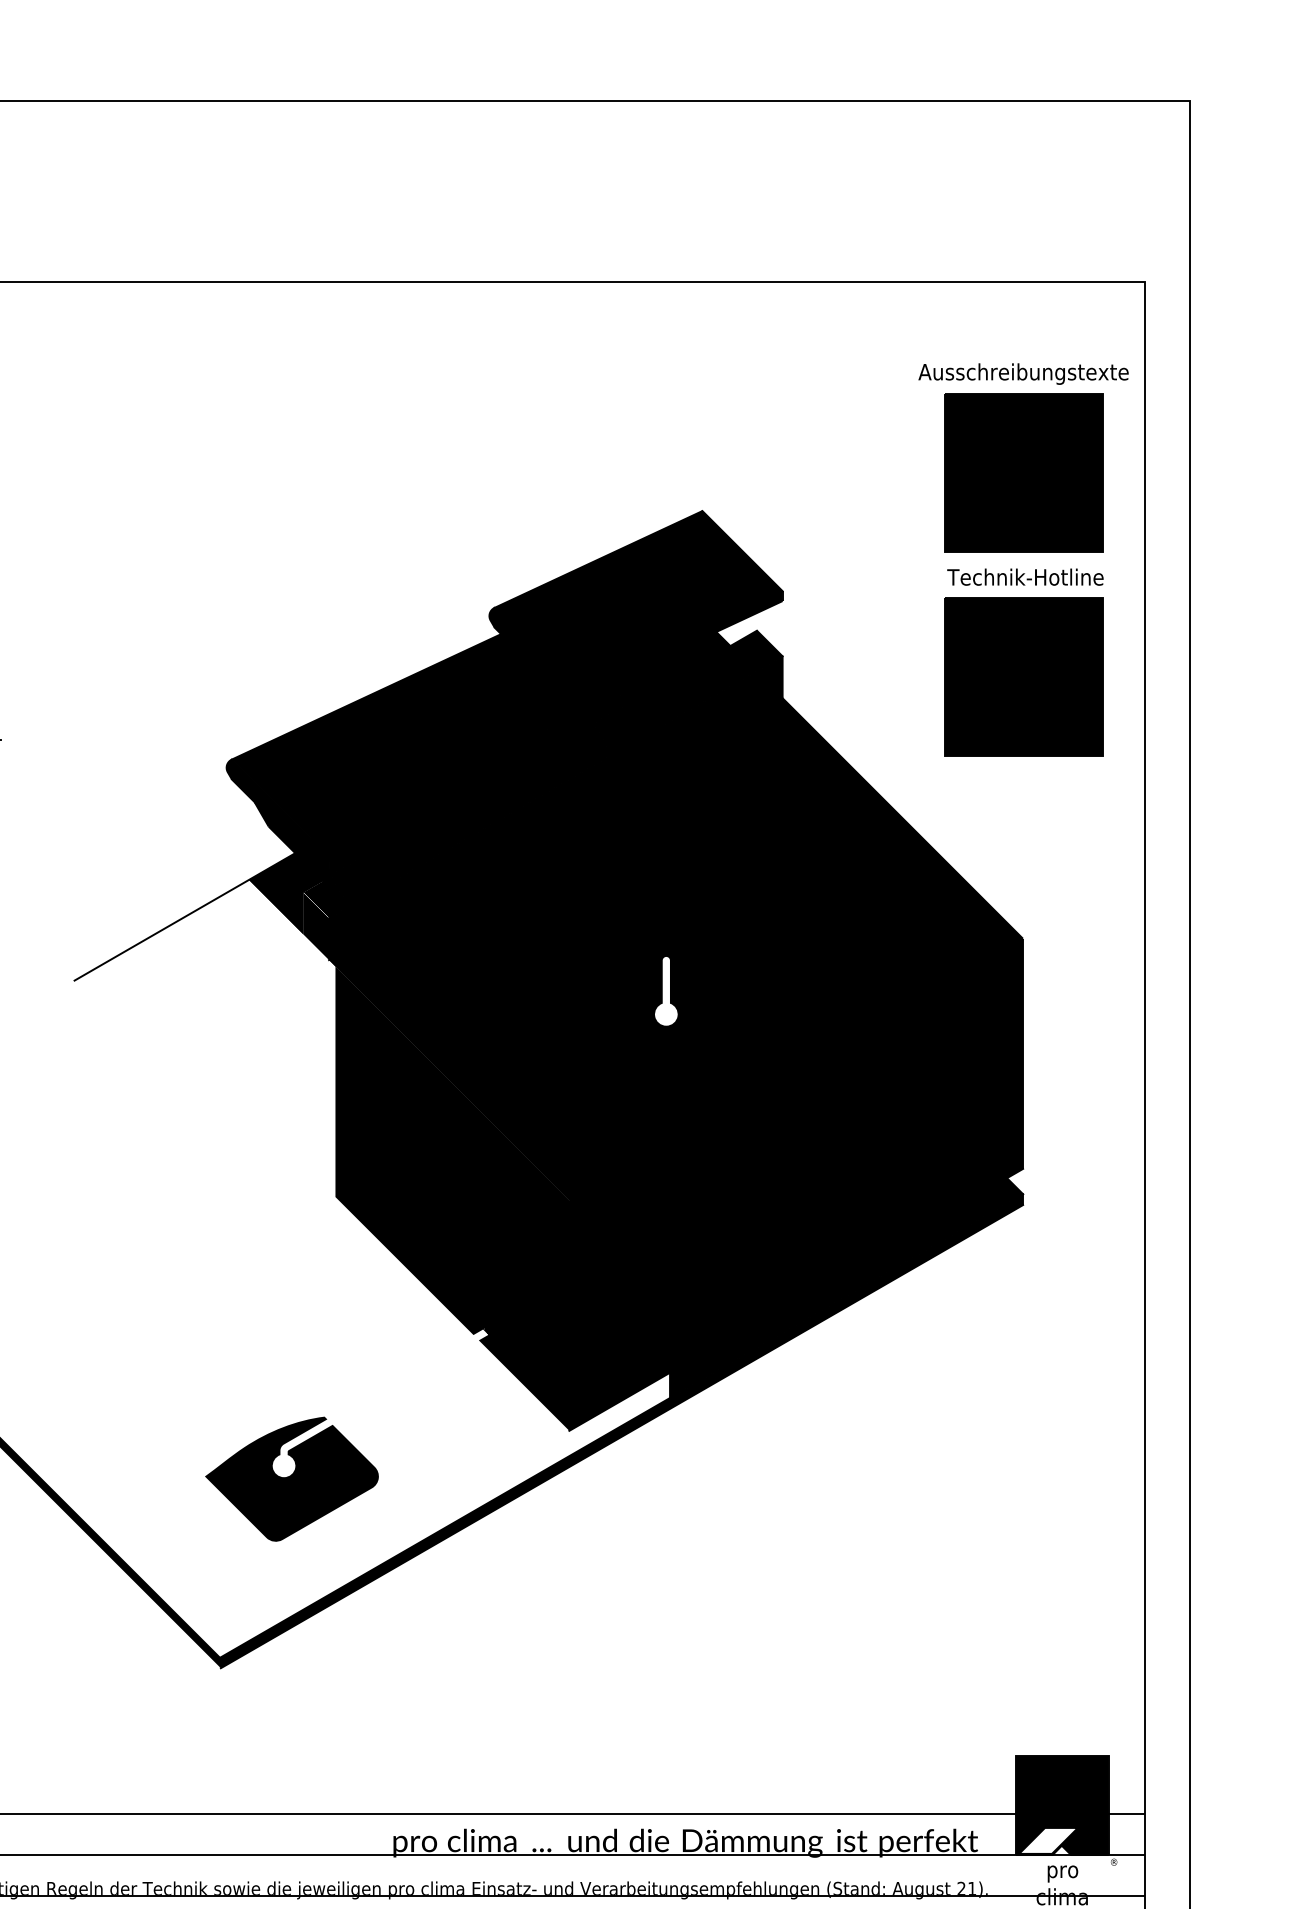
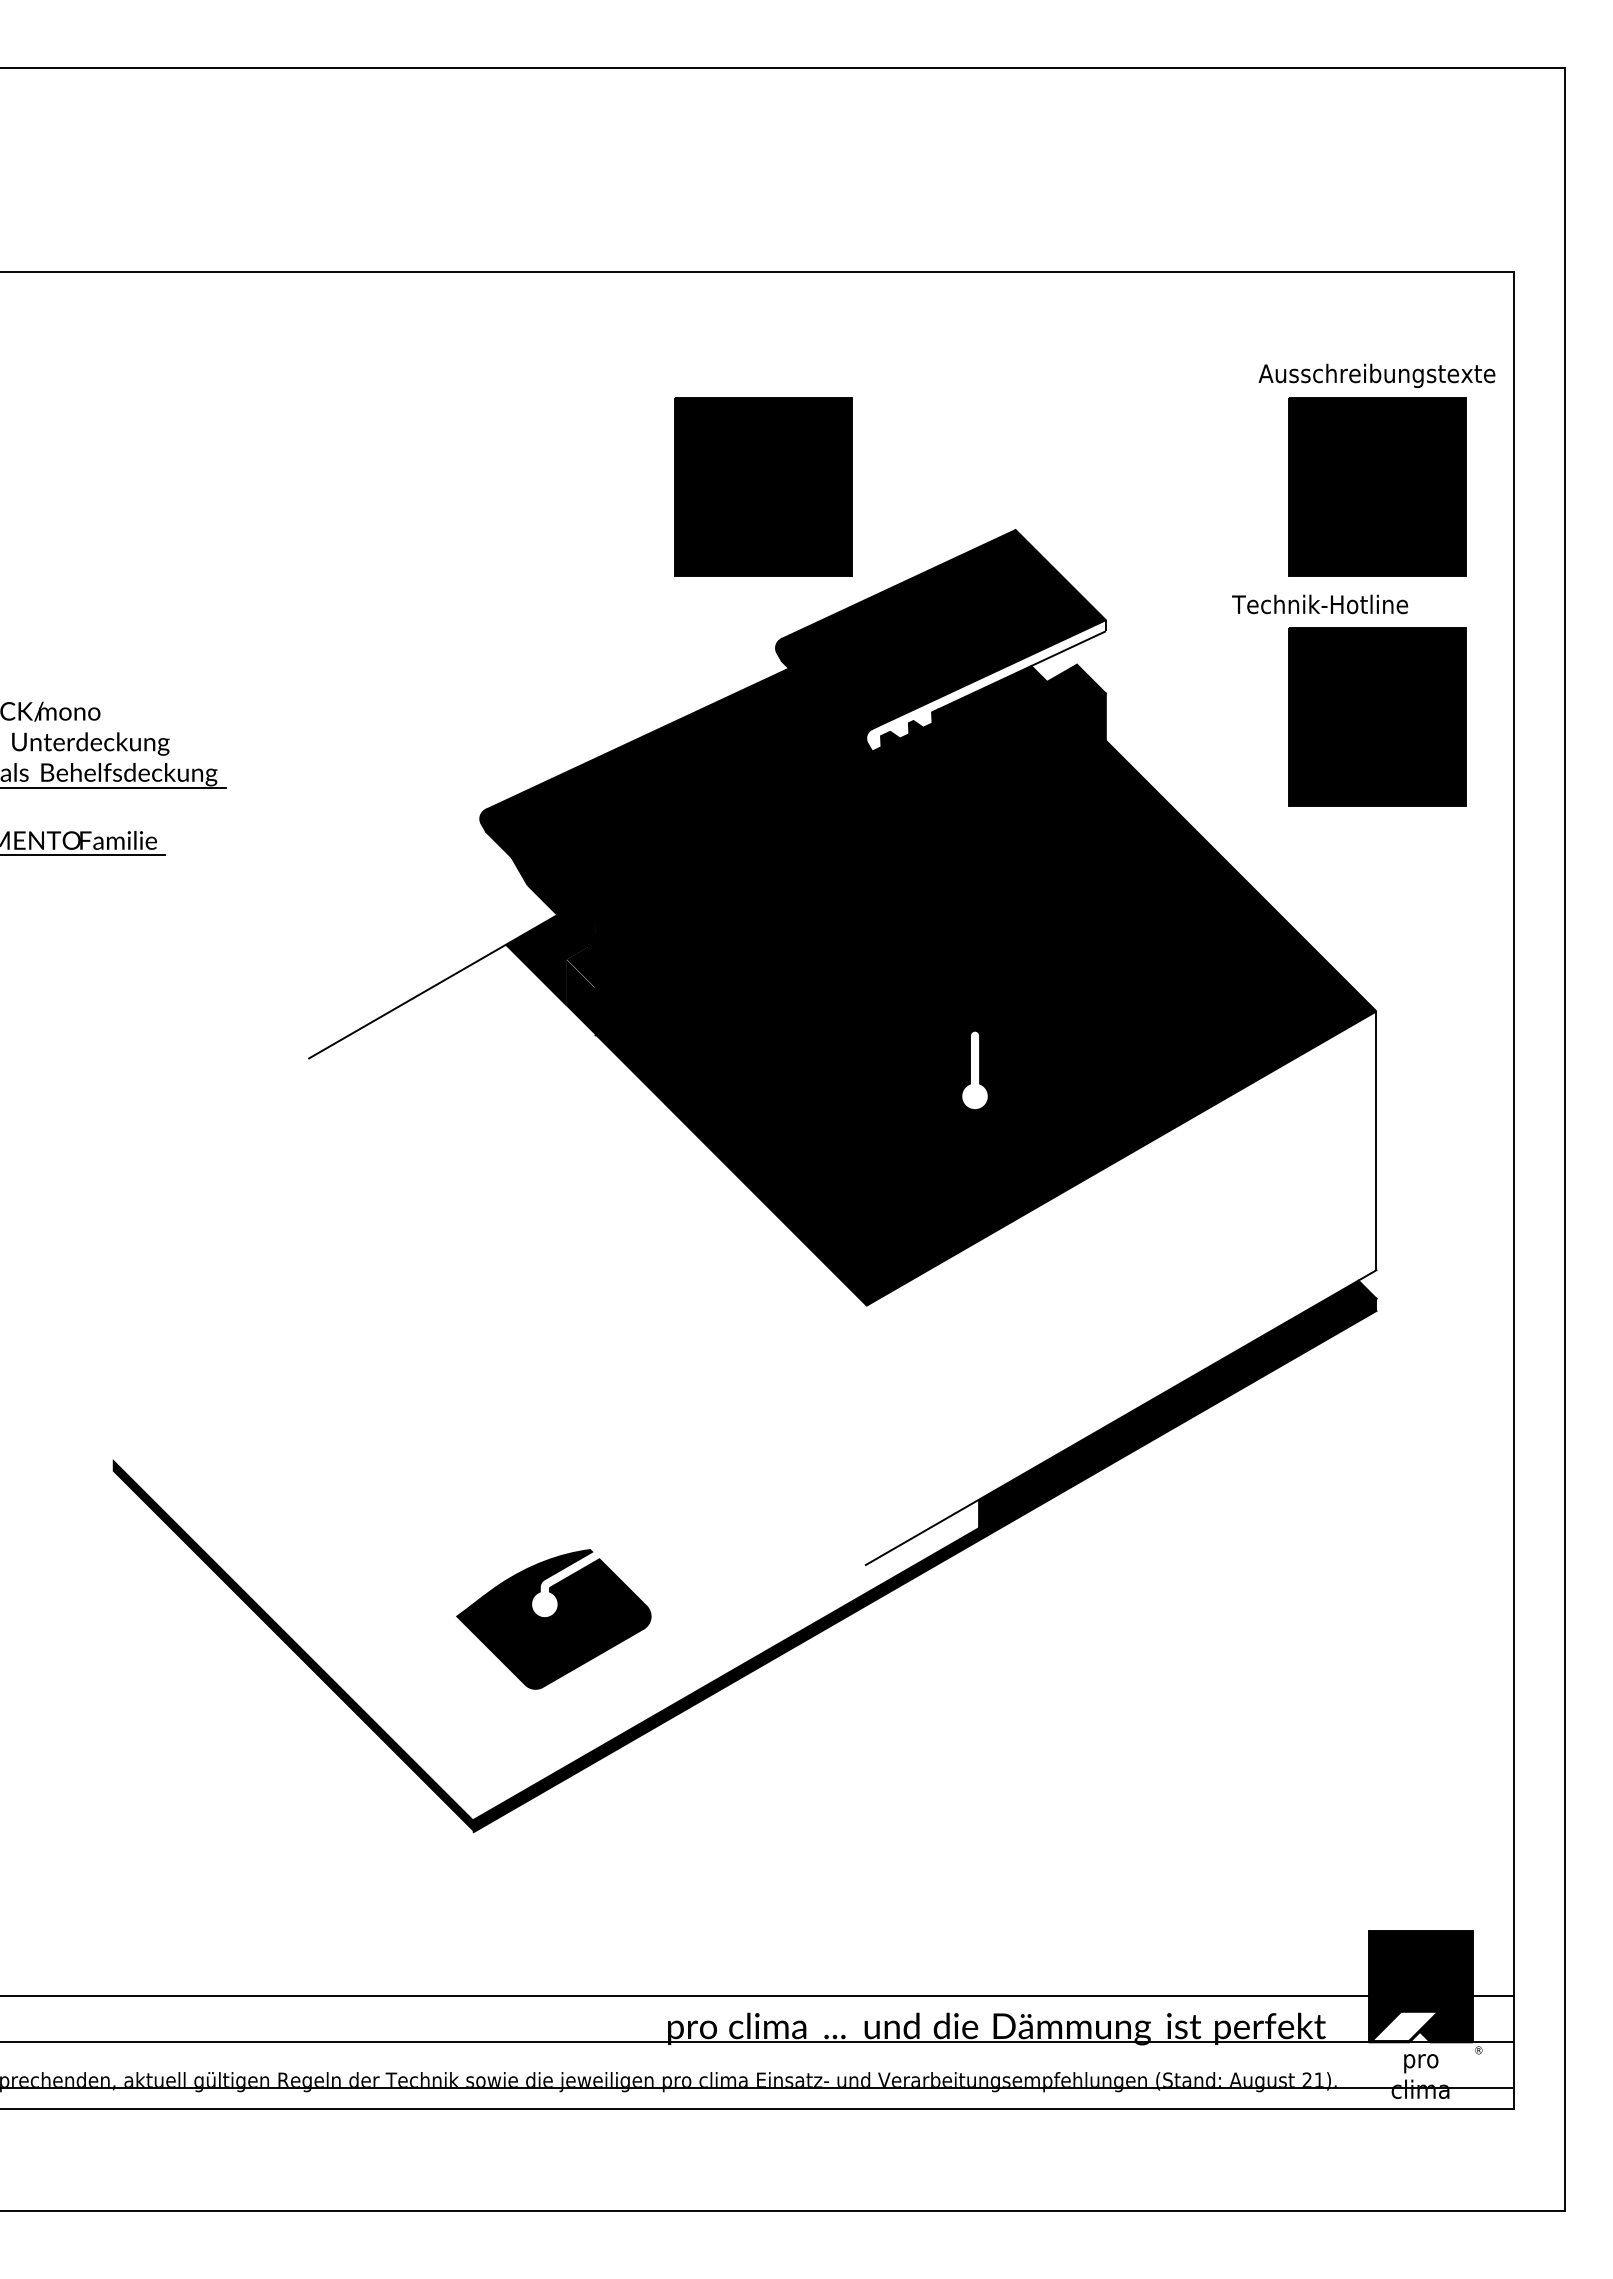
part: (478, 472) -> (763, 486), added
text: (1025, 577) -> (1320, 604), moved
fill: (675, 649) -> (985, 685), removed
fill: (679, 1185) -> (989, 1288), removed

